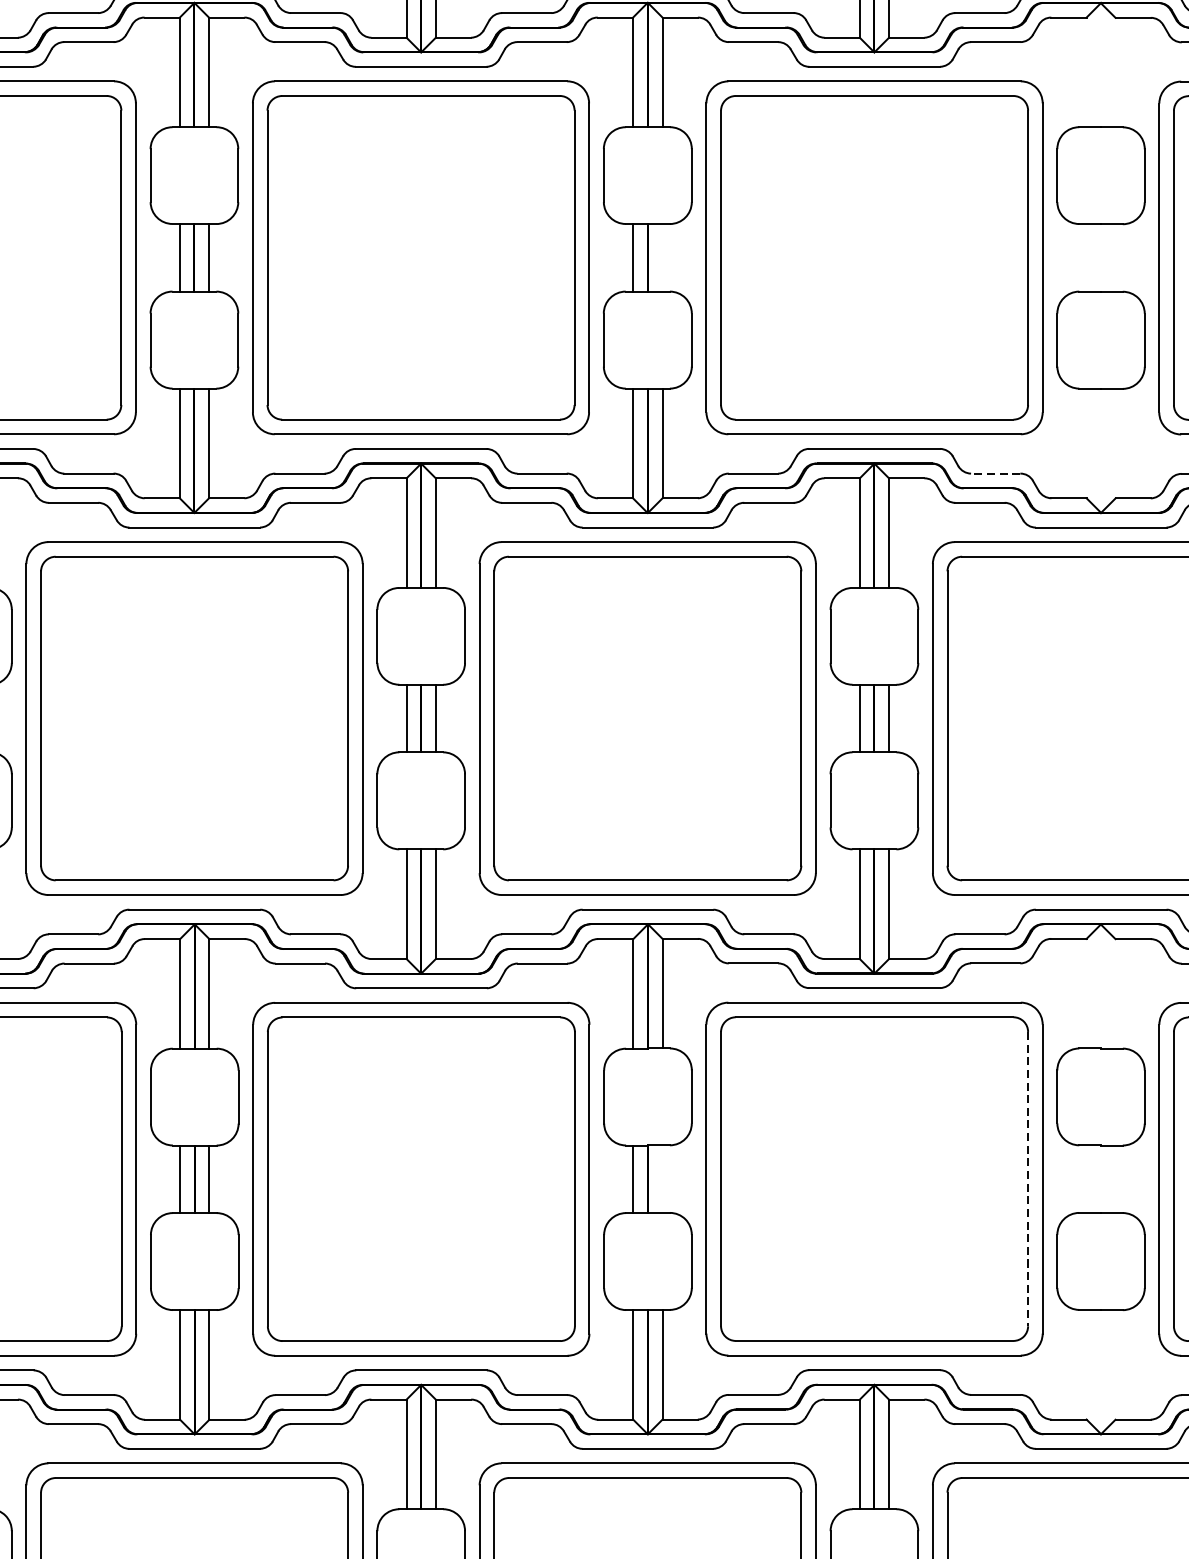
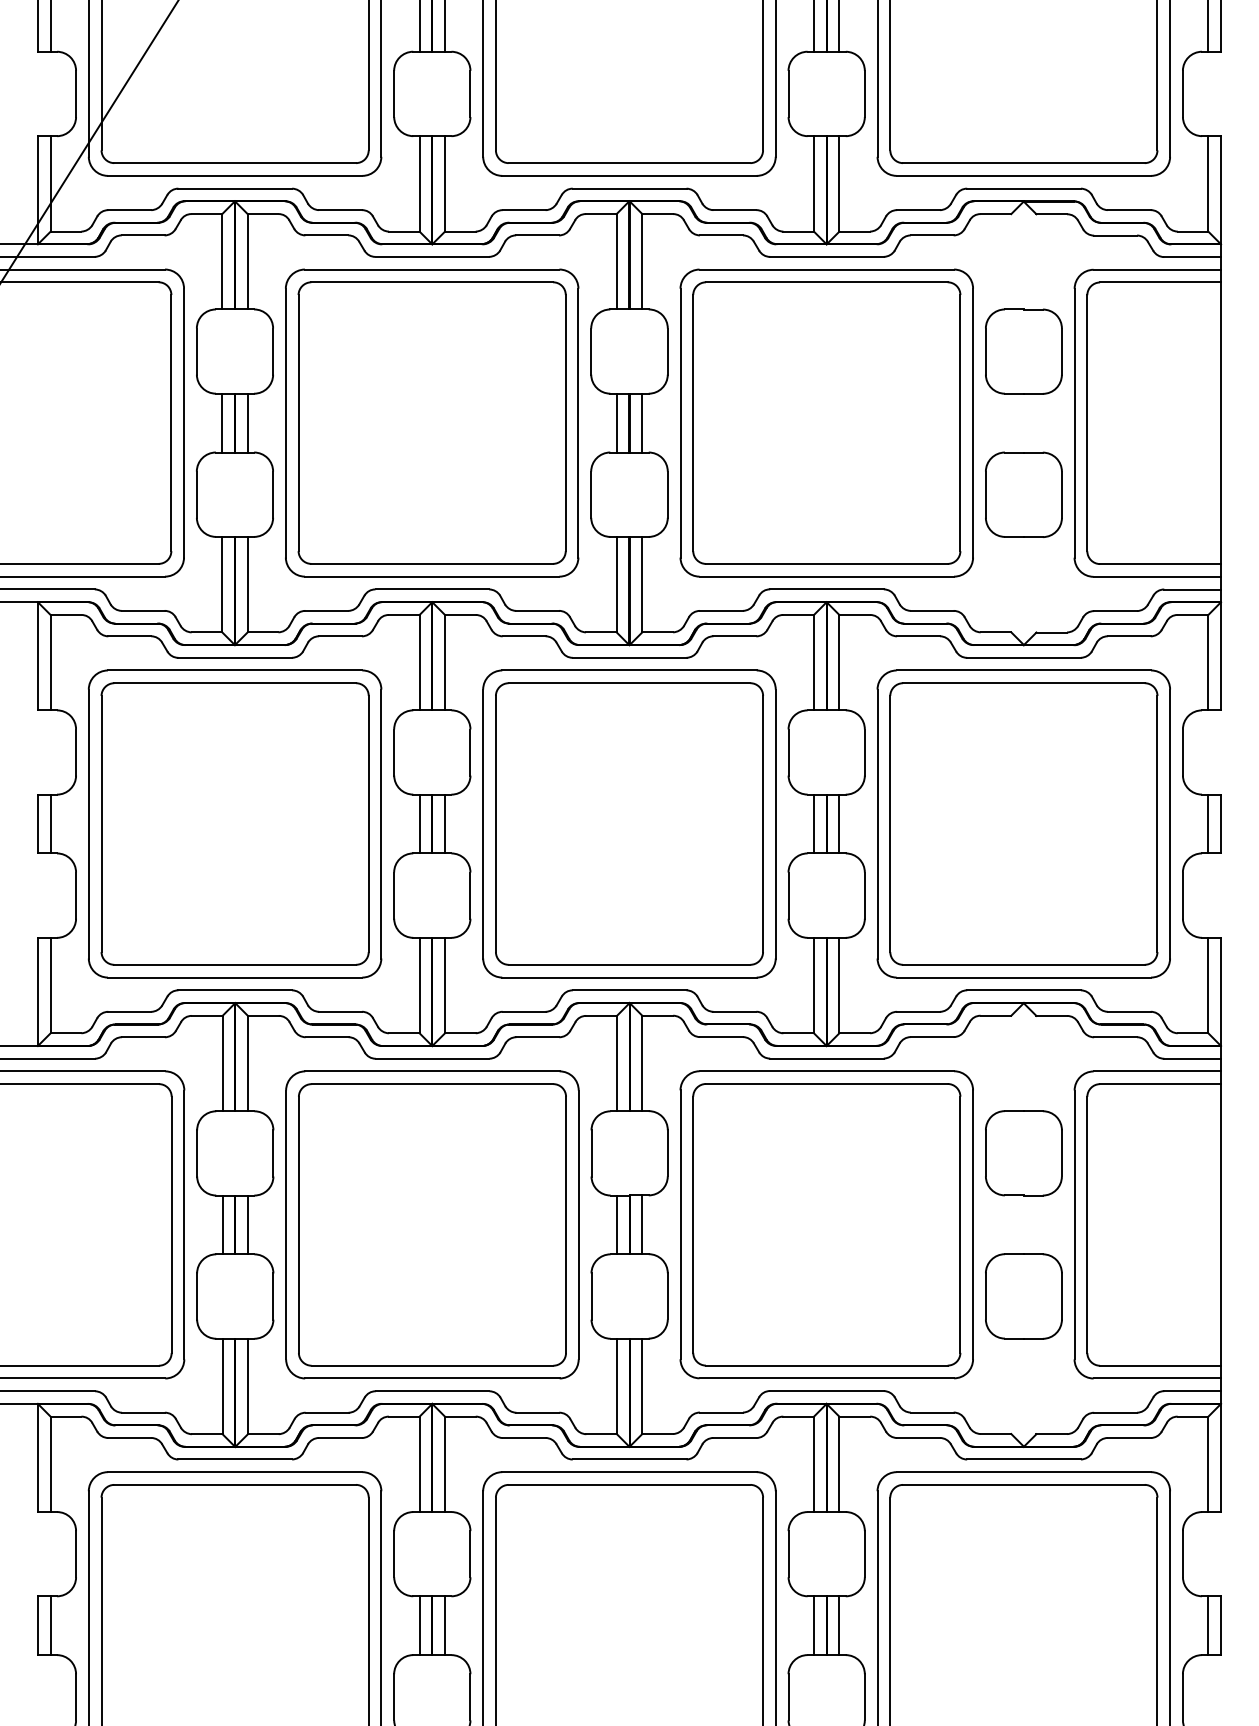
line: (662, 257) -> (642, 422), added
line: (994, 473) -> (931, 610), dashed -> solid
line: (662, 1178) -> (642, 1224), added
line: (1028, 1179) -> (960, 1225), dashed -> solid

